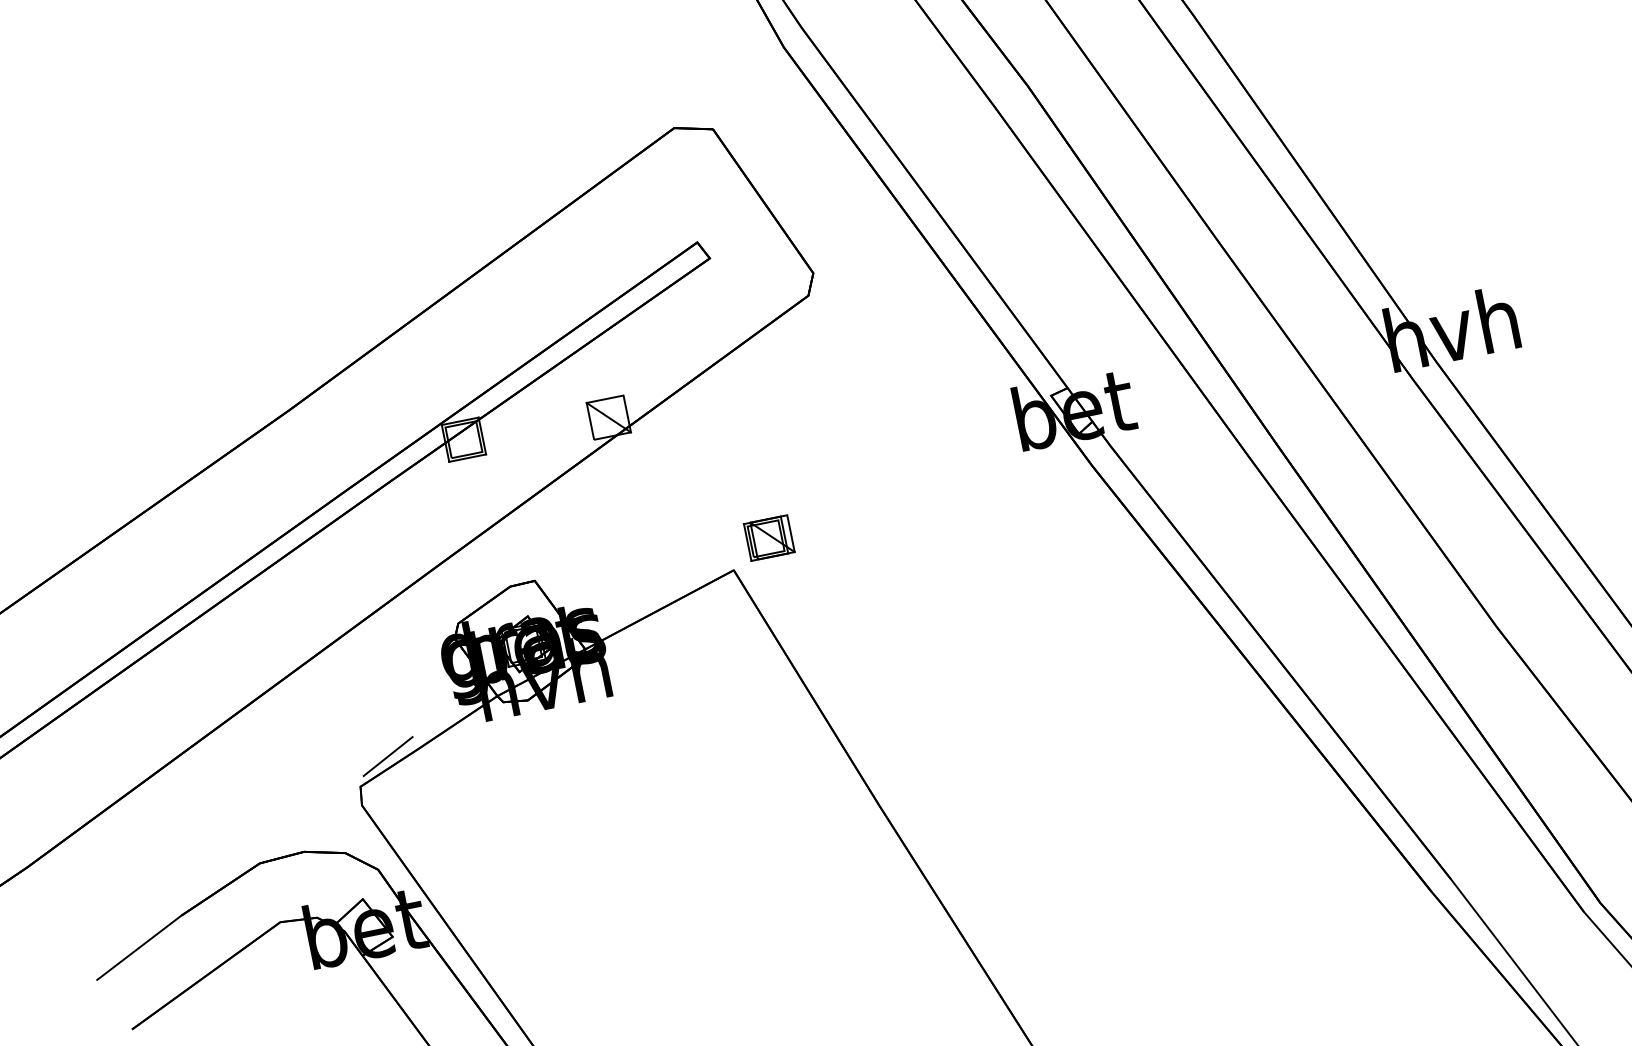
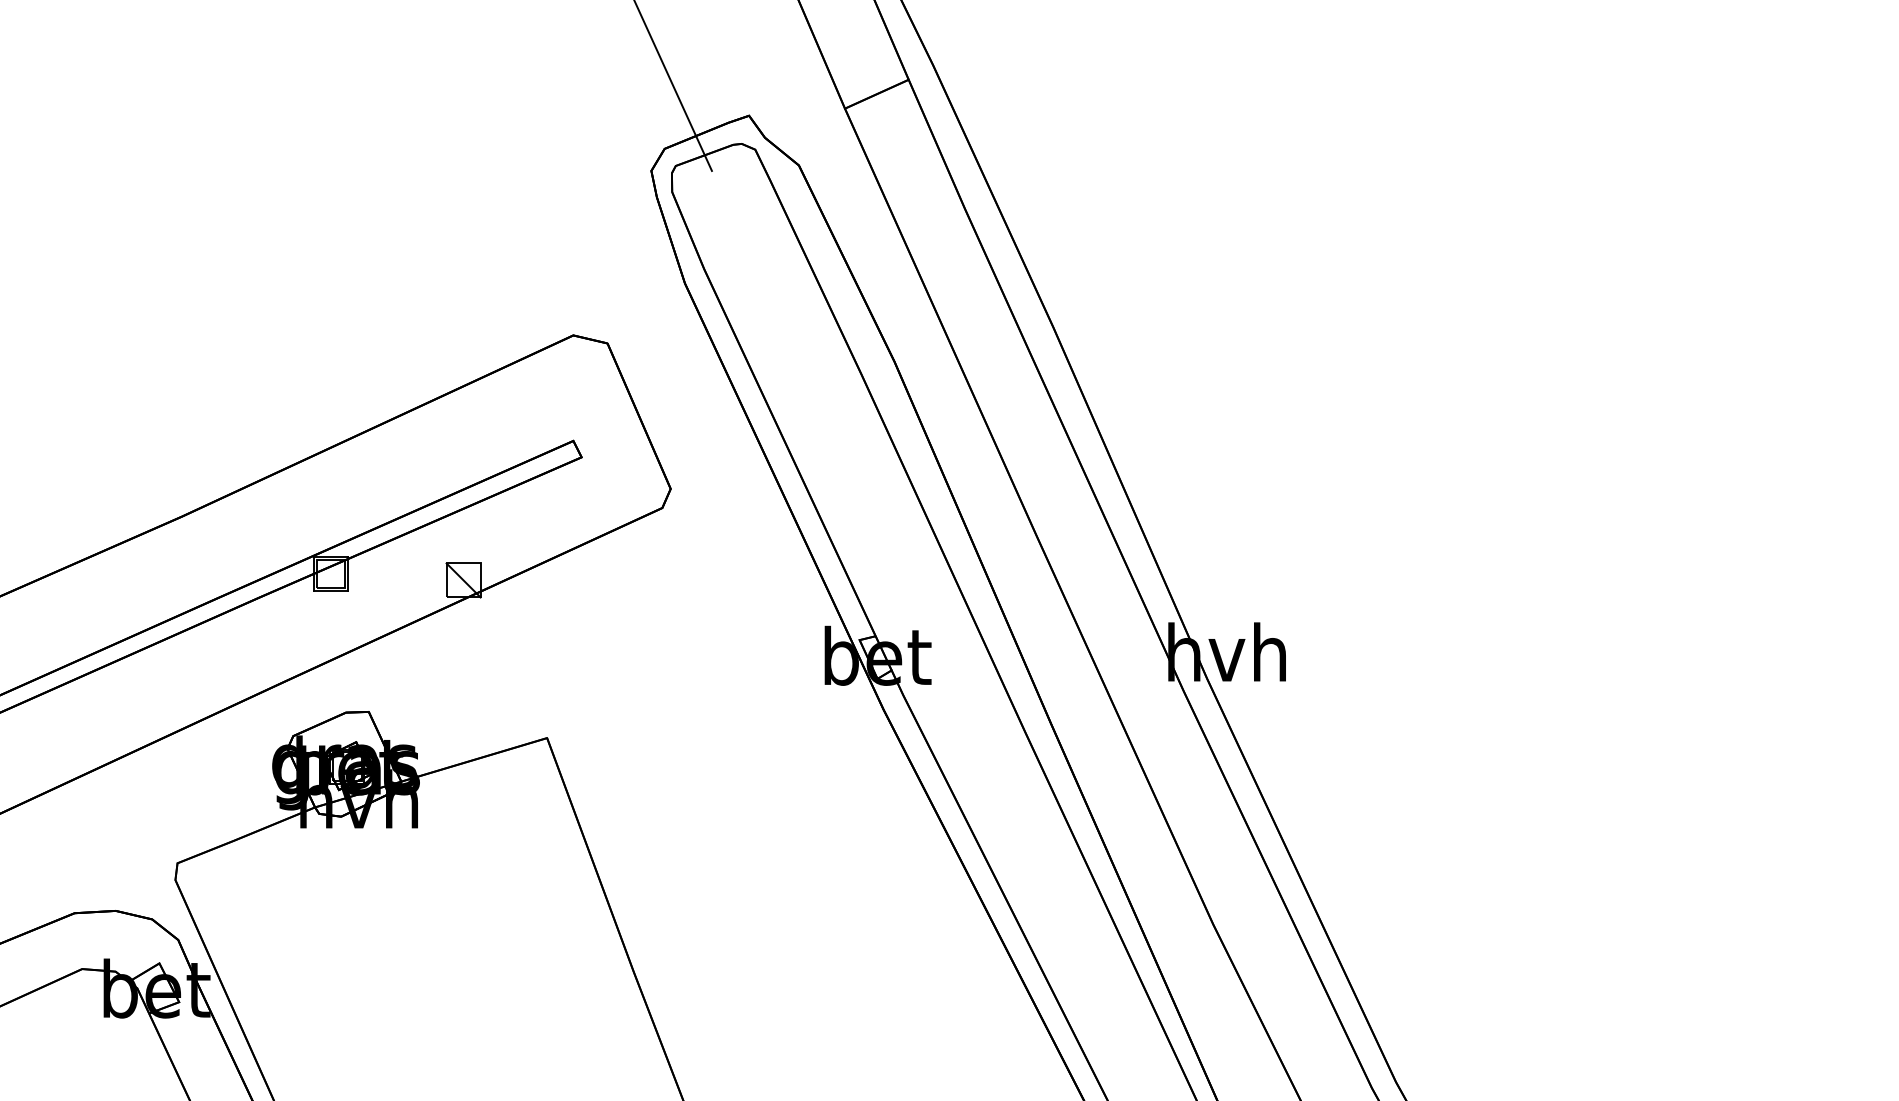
part: (769, 537) -> (584, 715), removed
line: (388, 756) -> (207, 841), removed

